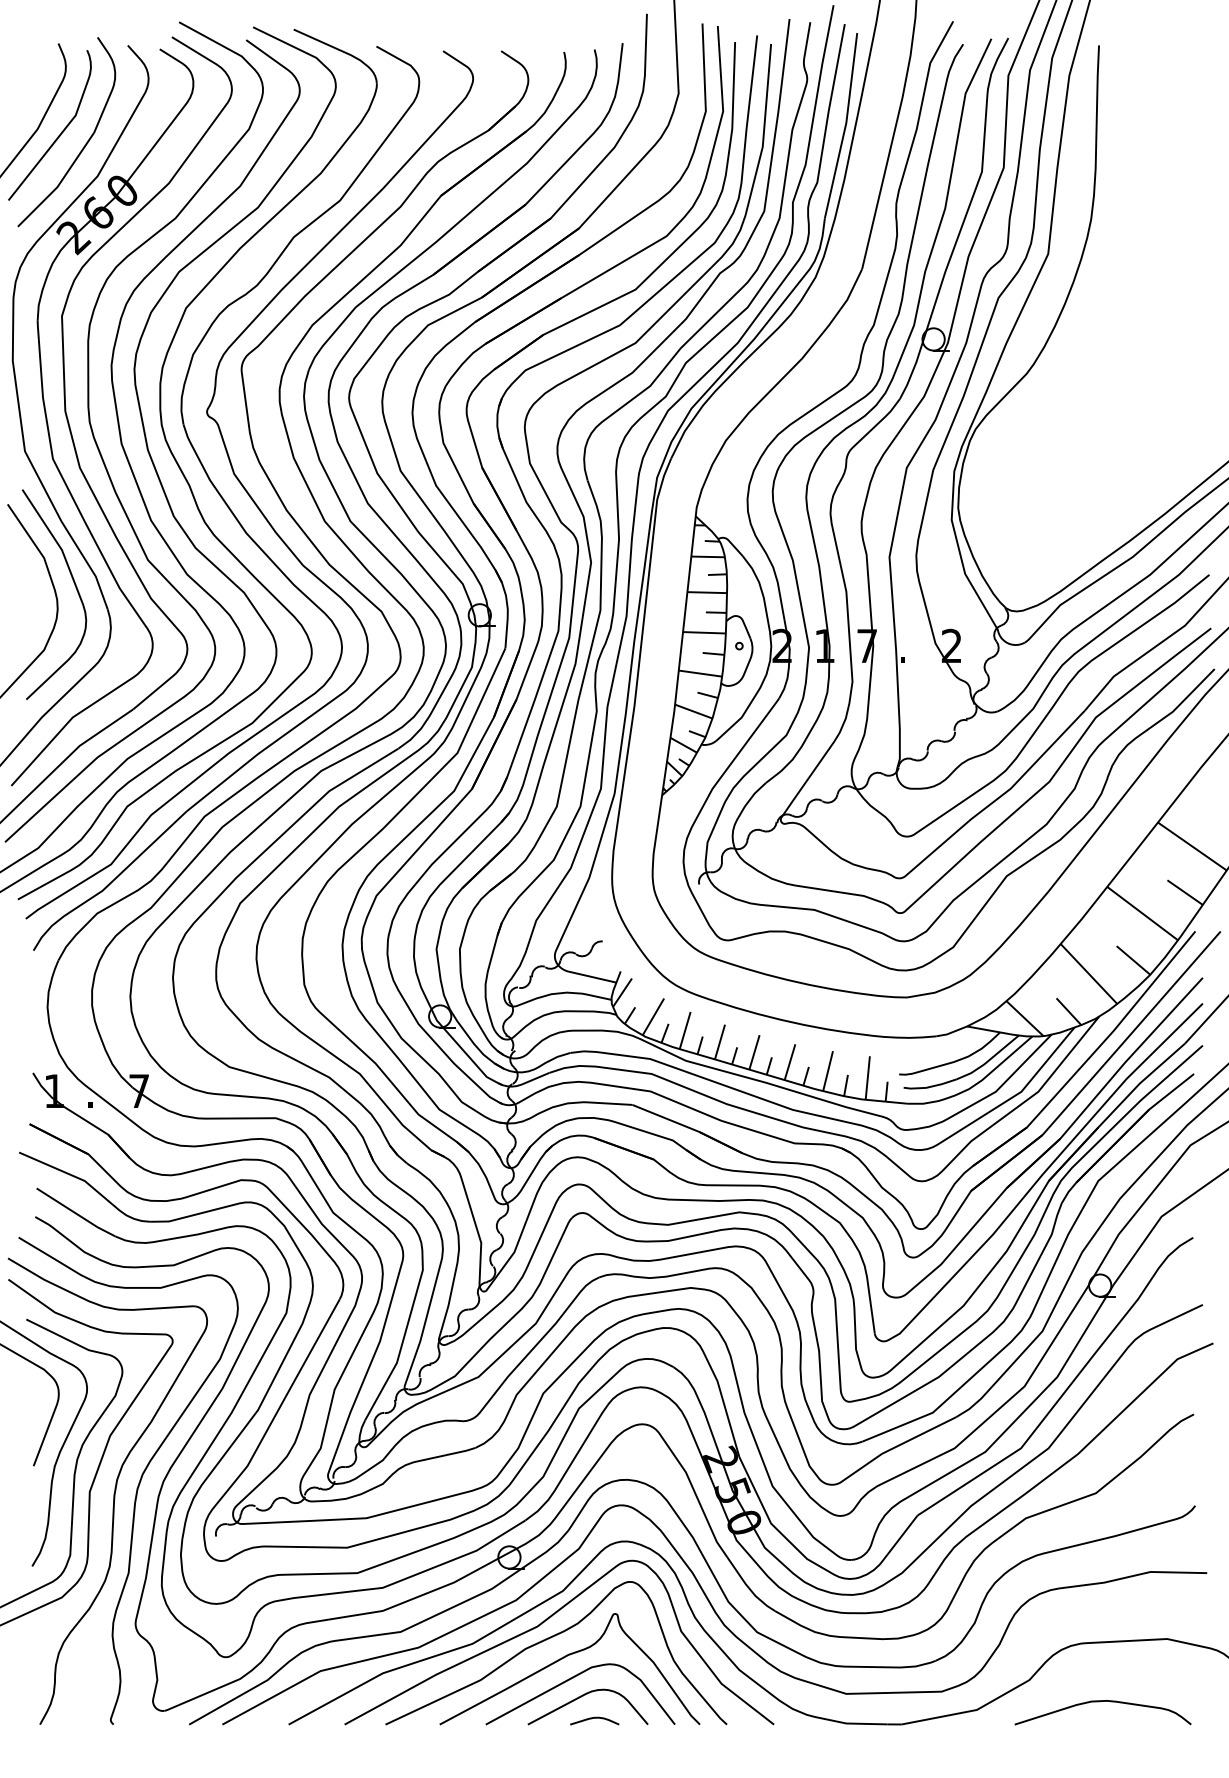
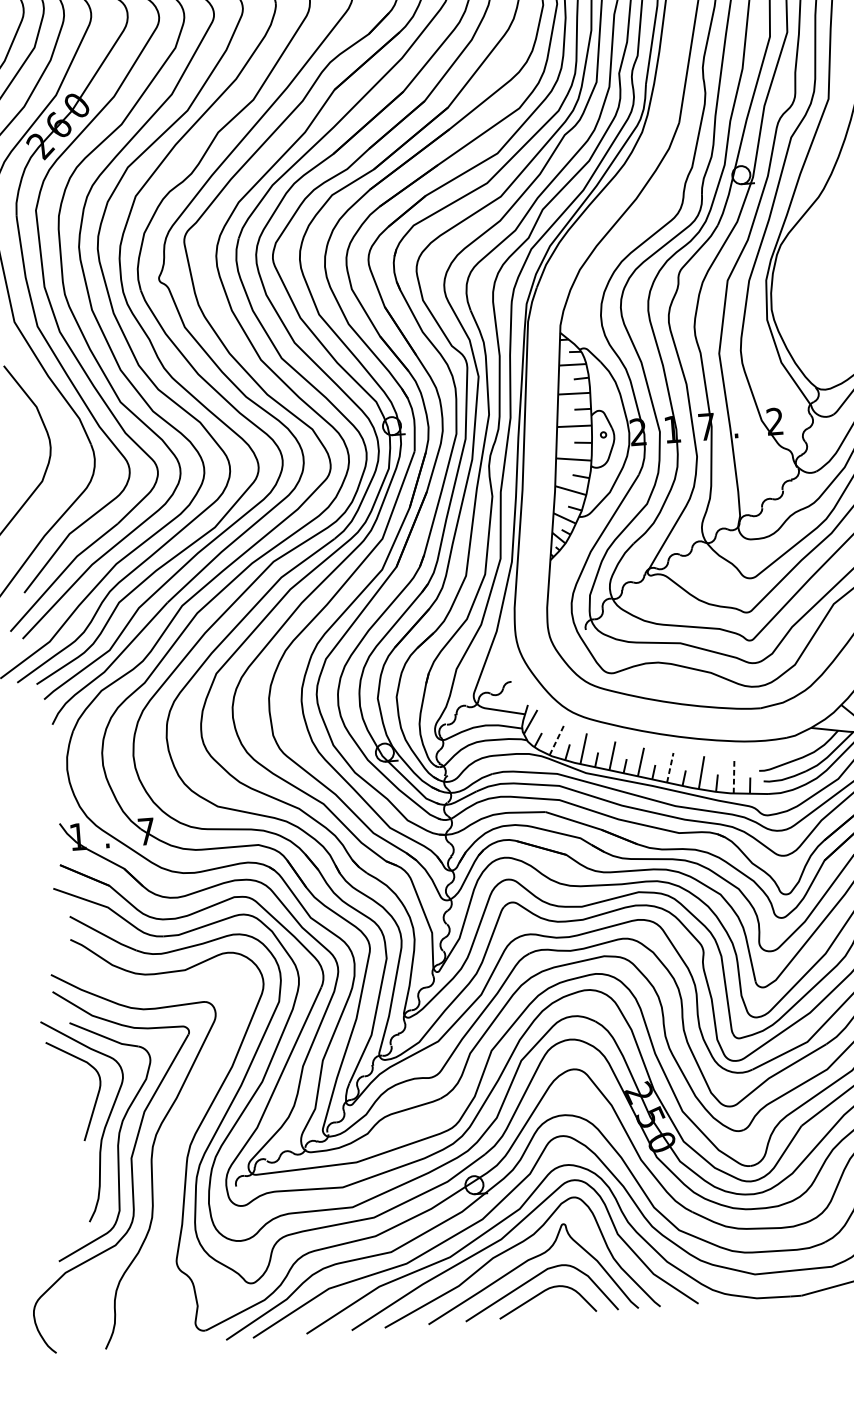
curve: (75, 588) -> (63, 429), removed
line: (653, 1016) -> (557, 739), solid -> dashed
line: (790, 1062) -> (670, 768), solid -> dashed
line: (867, 1078) -> (733, 776), solid -> dashed
curve: (138, 1482) -> (170, 1147), removed
curve: (594, 1718) -> (553, 1309), removed

